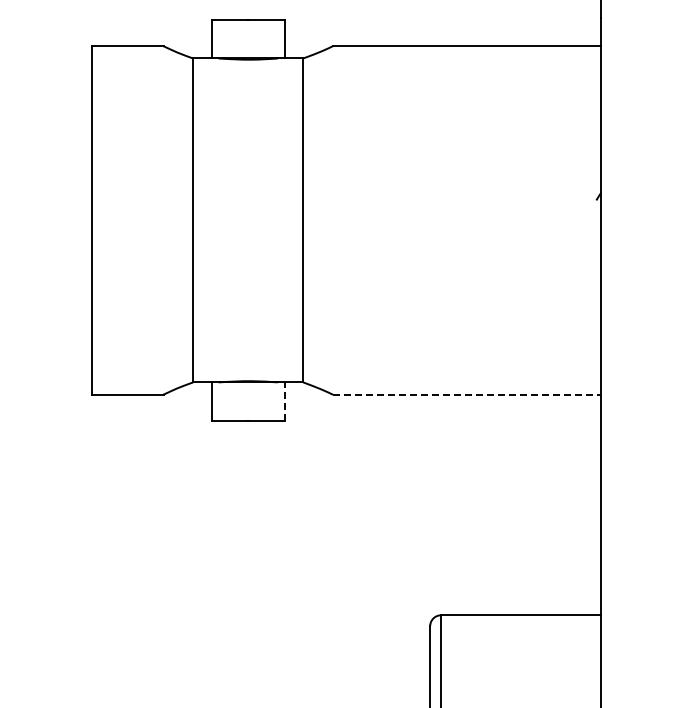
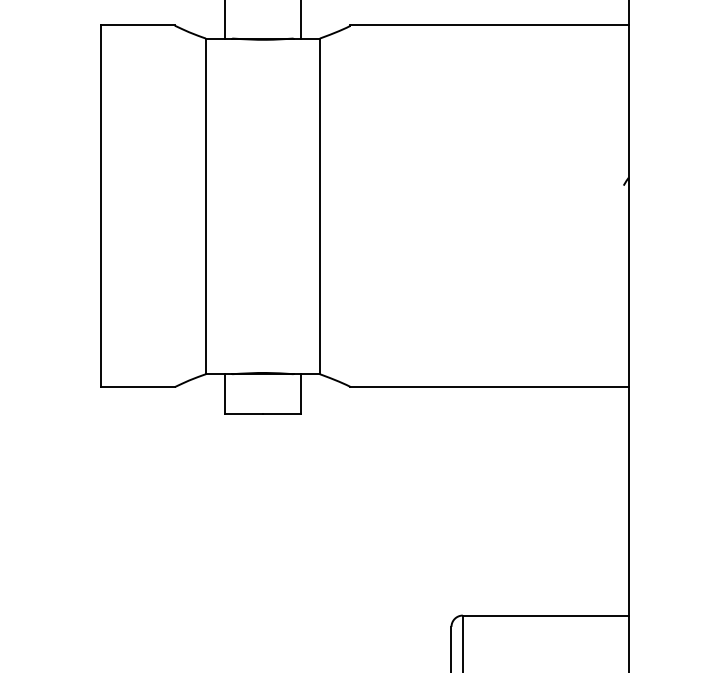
line: (467, 395) -> (490, 387), dashed -> solid
line: (284, 401) -> (300, 394), dashed -> solid

